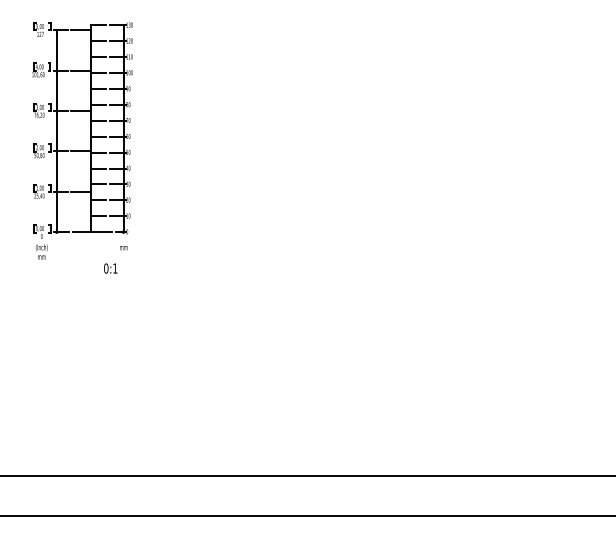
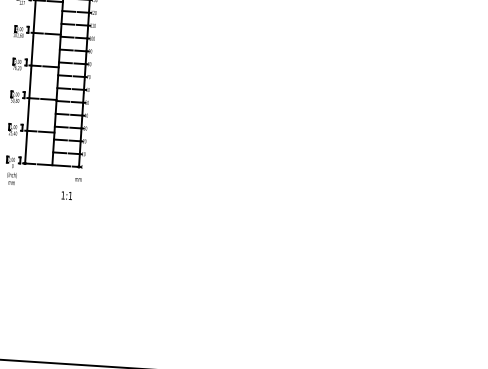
text: (106, 268) -> (63, 195), 0:1 -> 1:1

